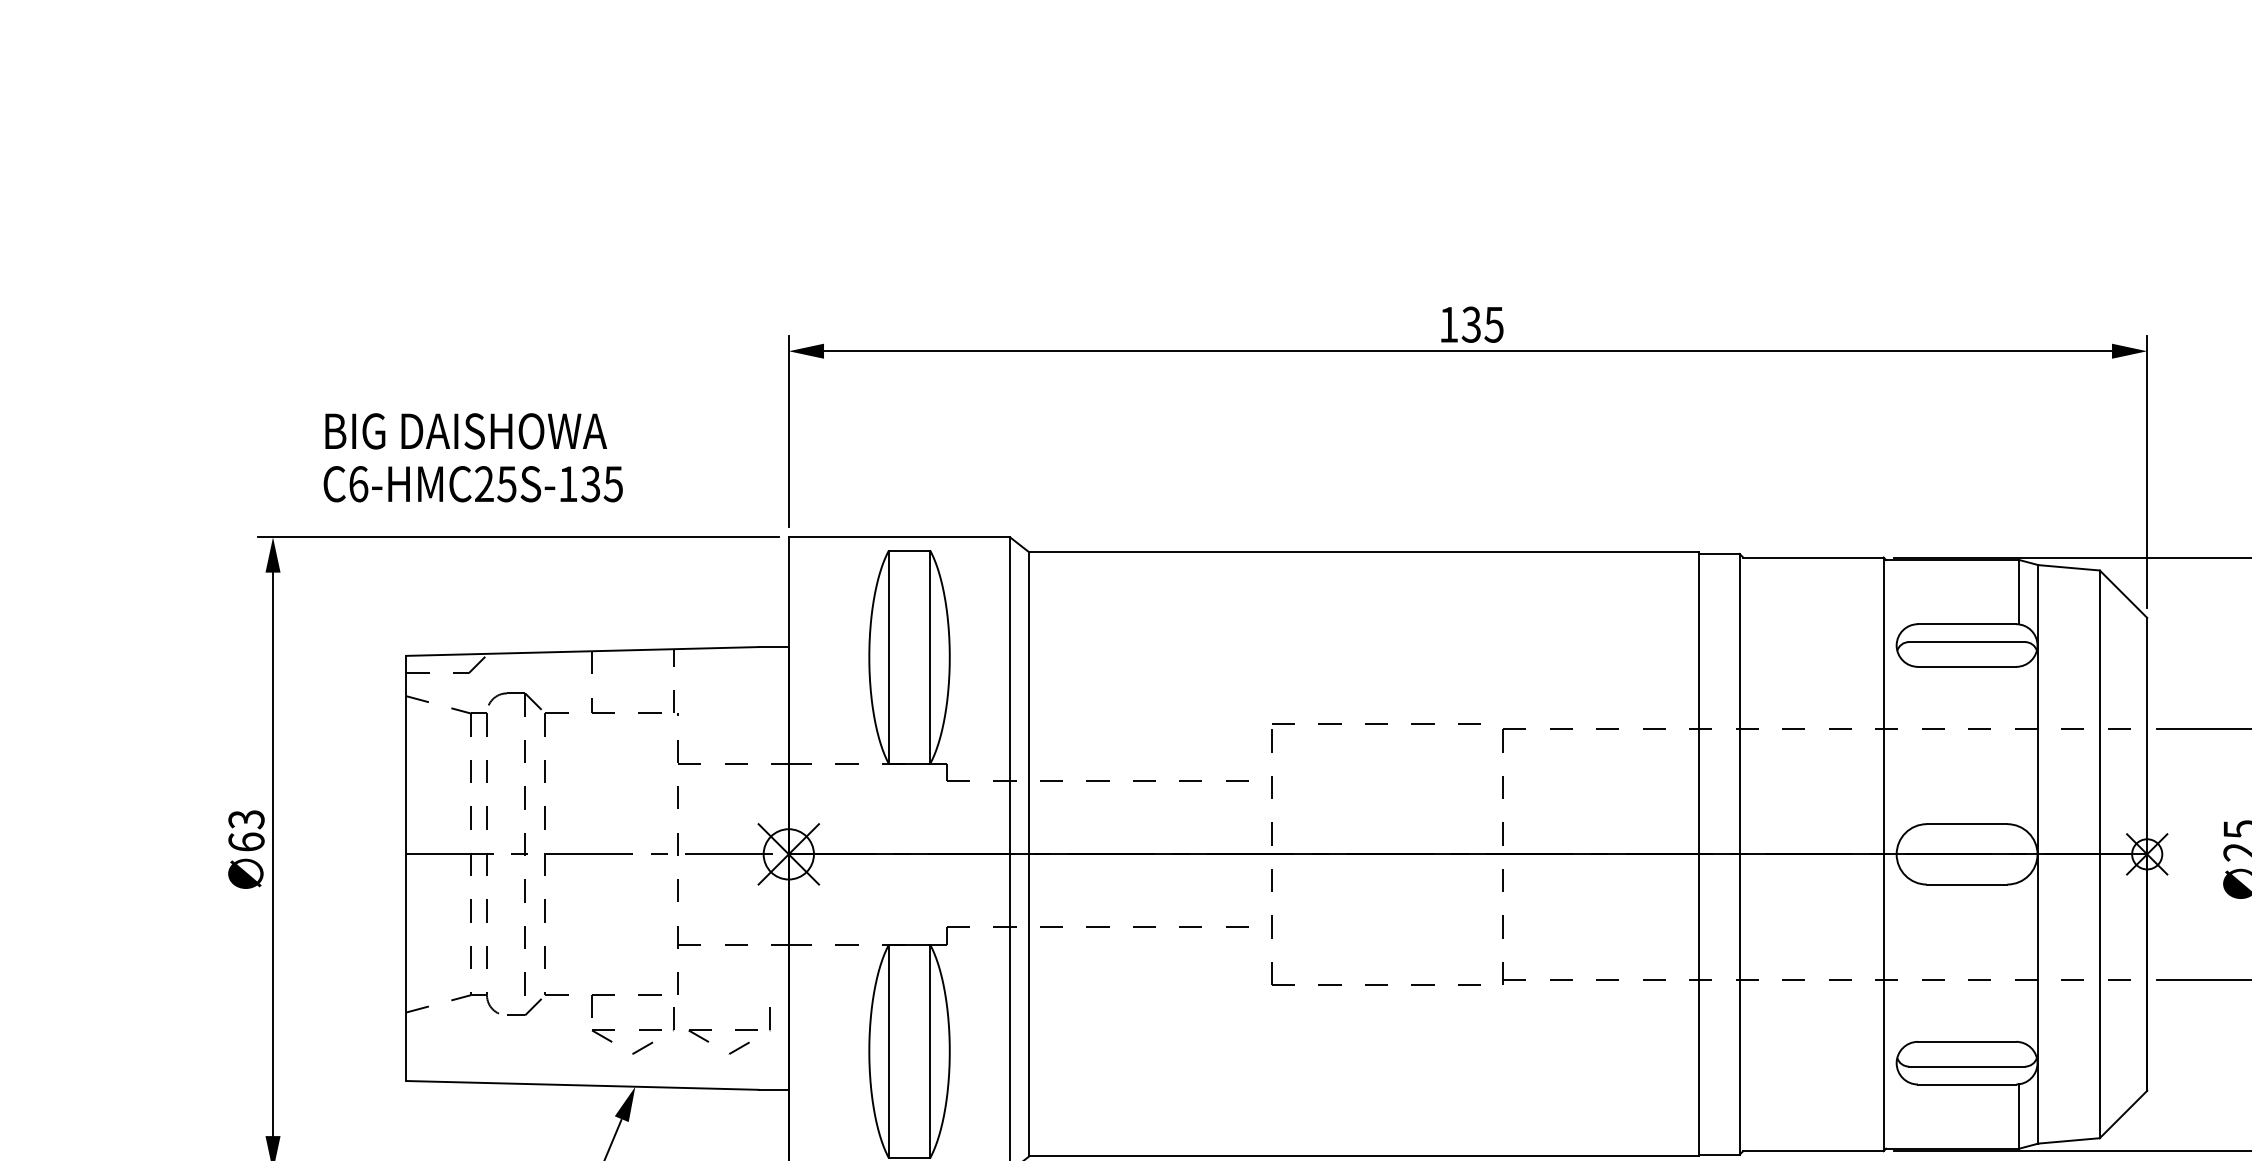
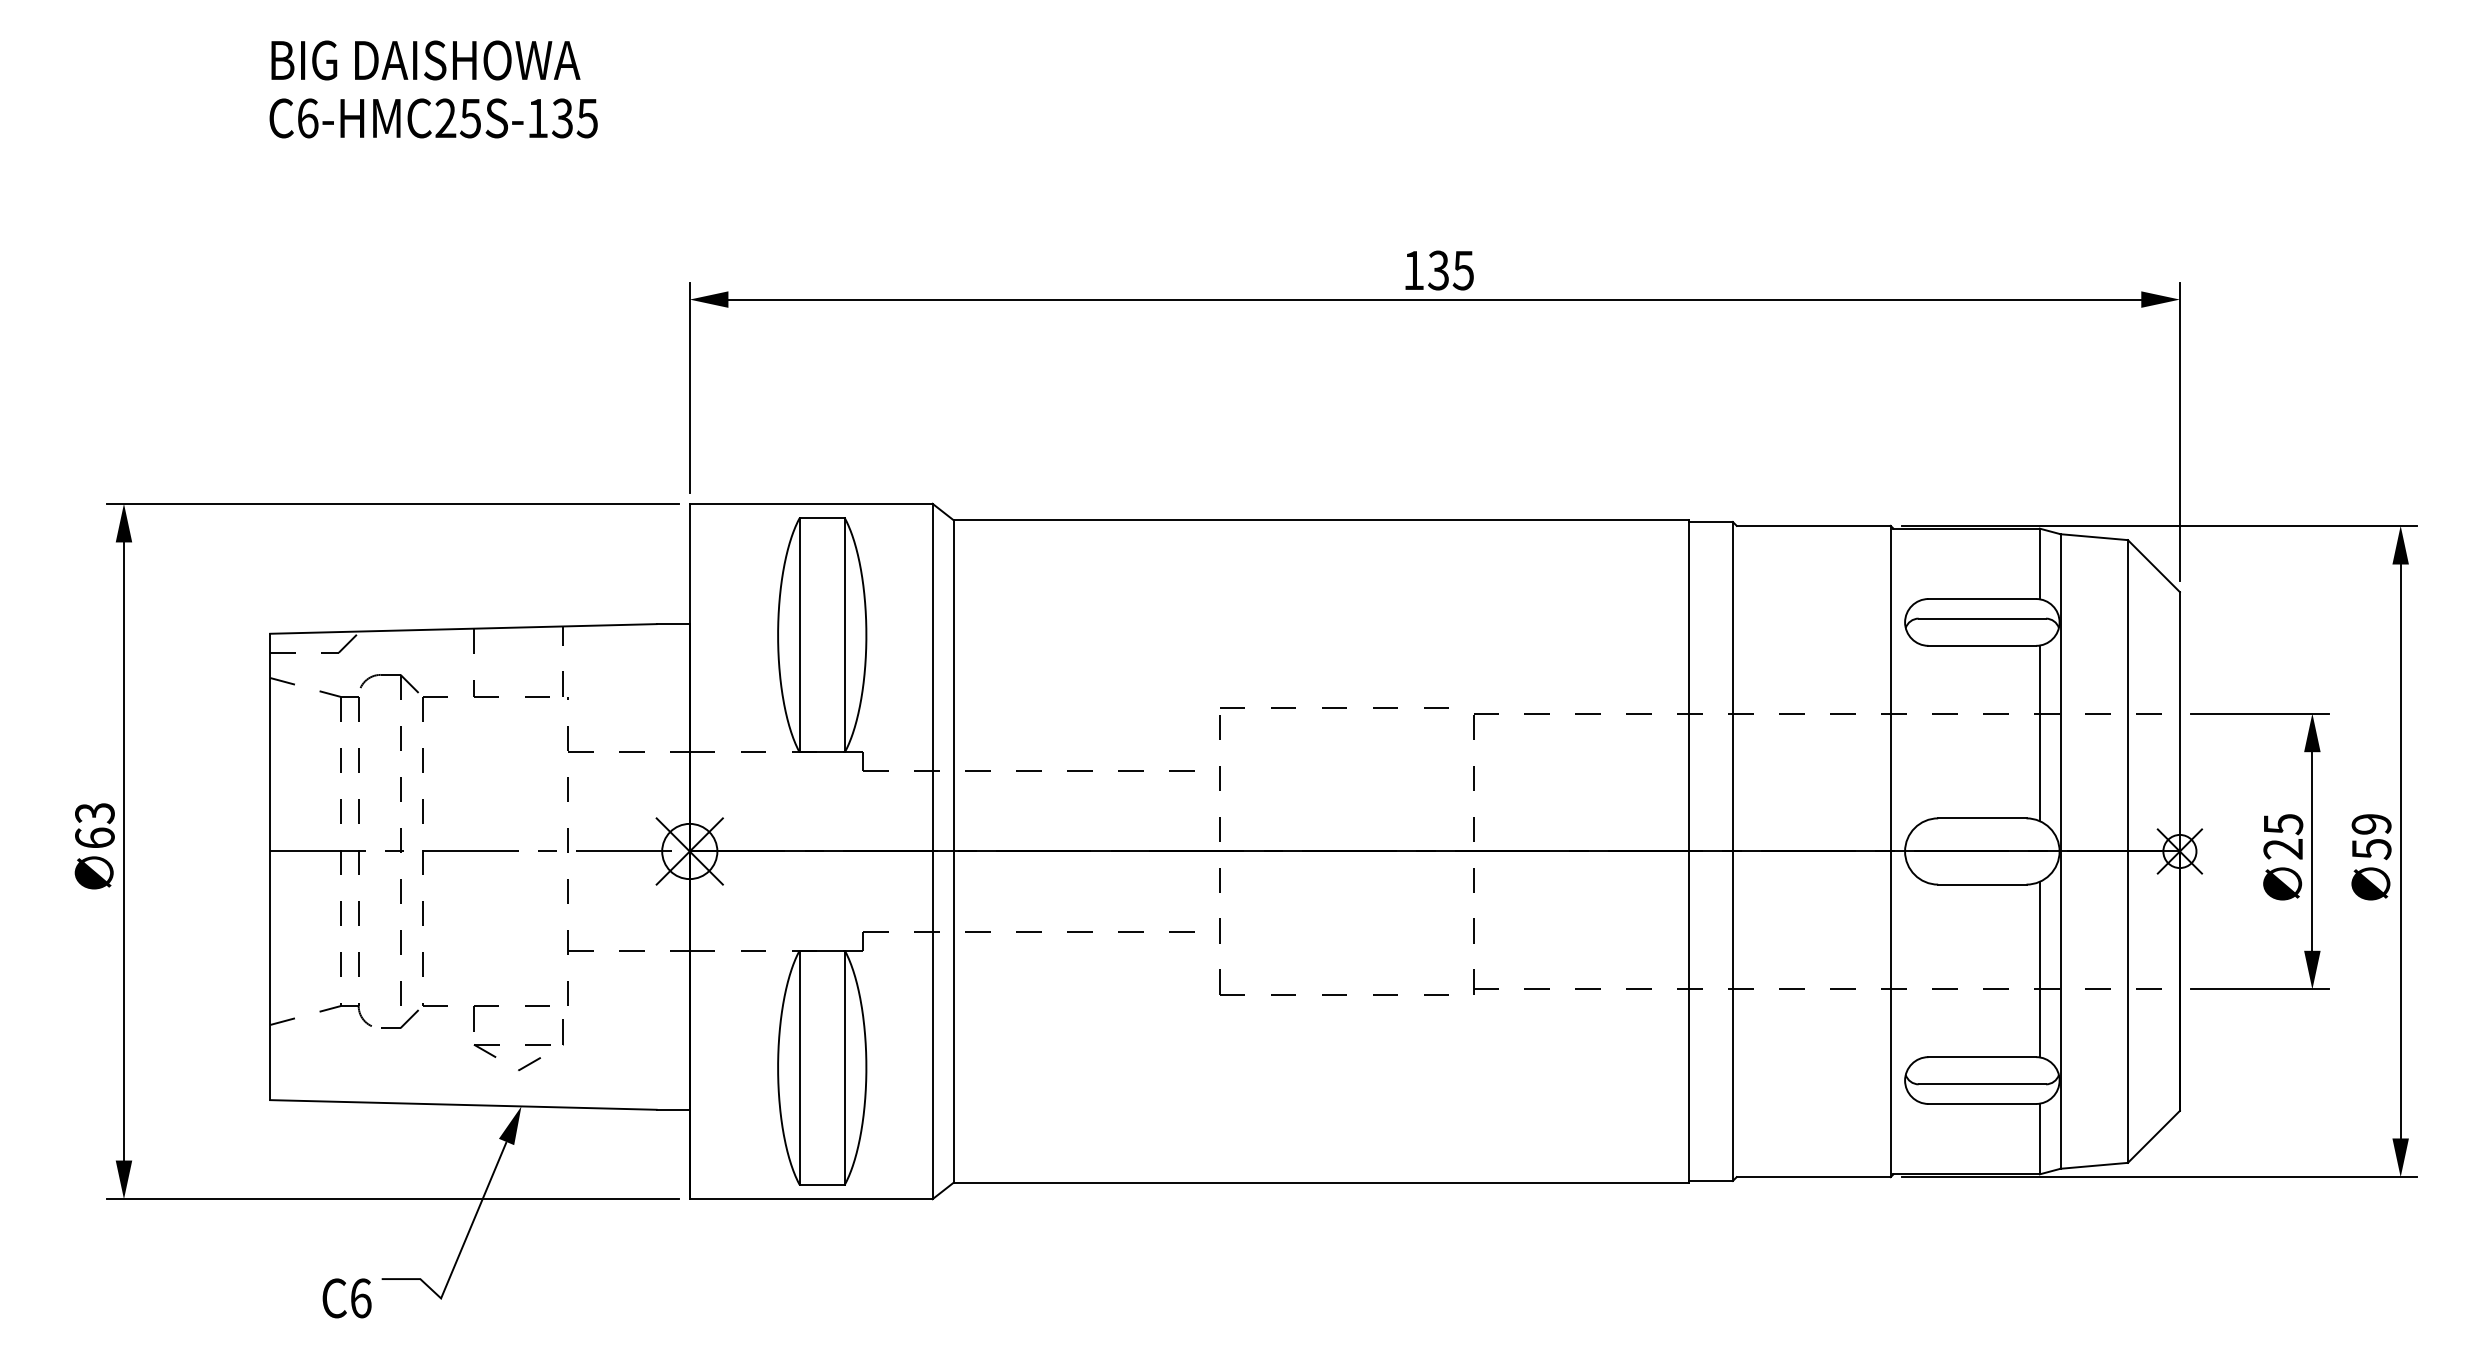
text: (473, 457) -> (433, 89), moved
line: (2019, 746) -> (2039, 733), added
line: (2019, 961) -> (2039, 969), added
part: (735, 1030) -> (631, 1044), removed

